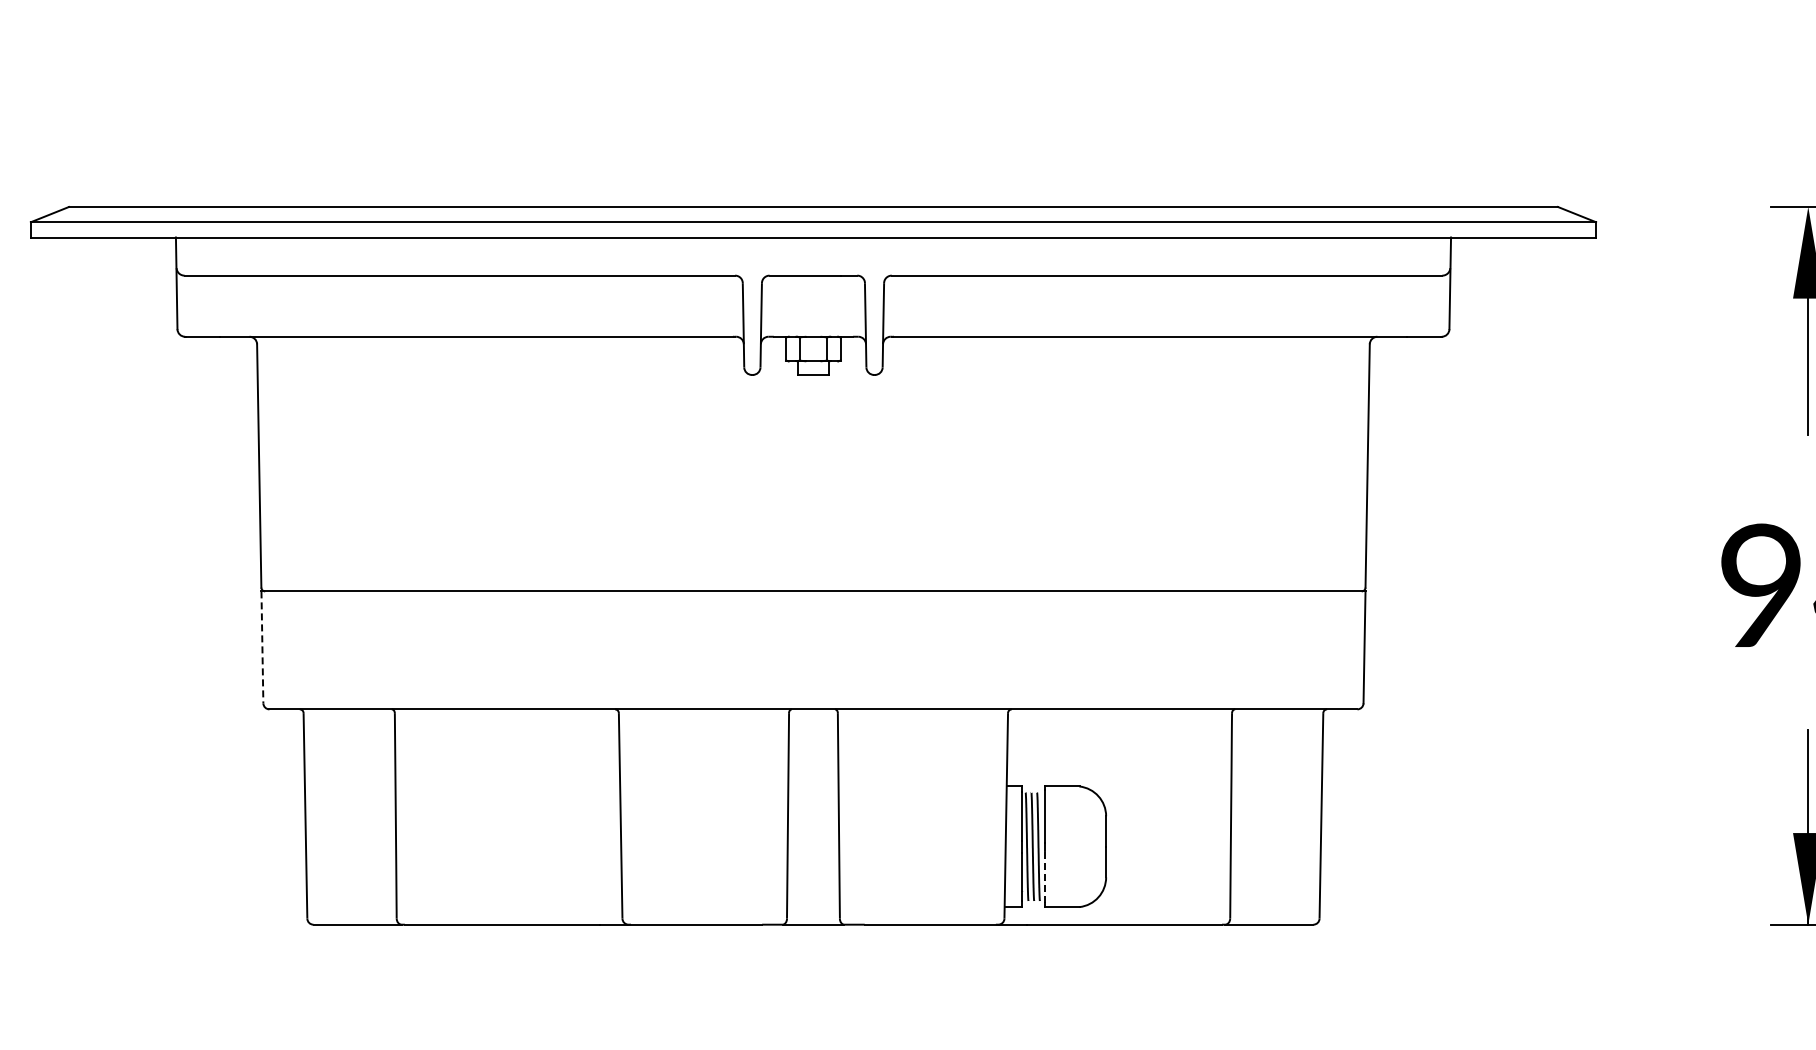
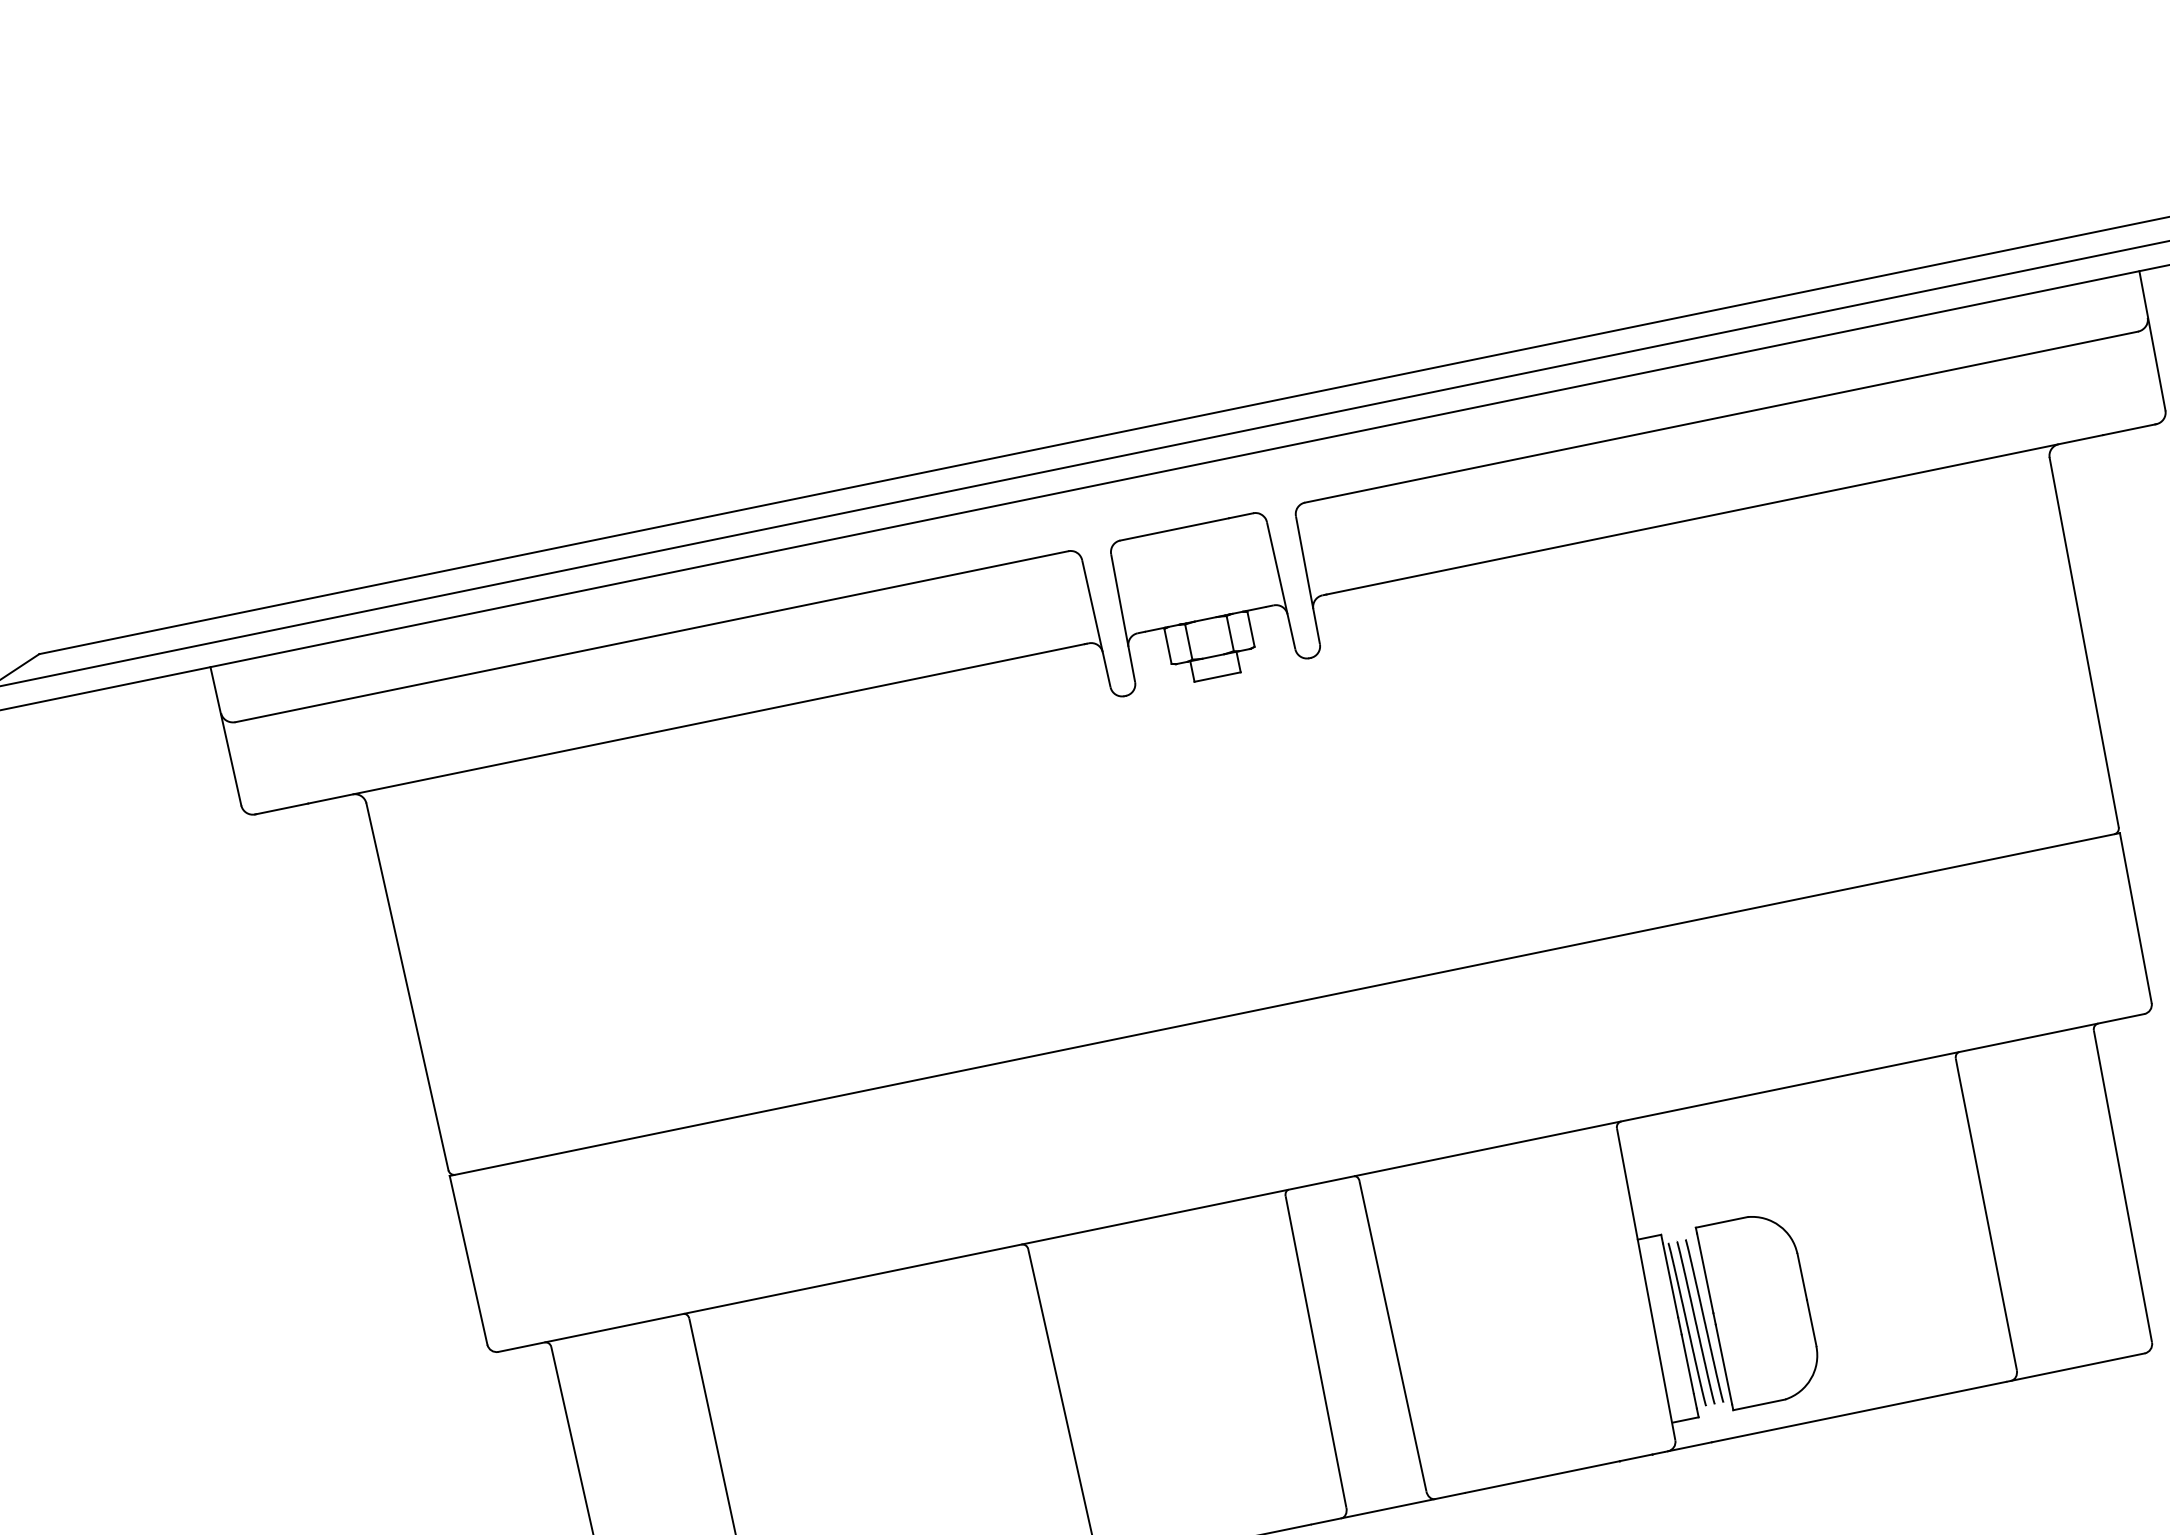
line: (262, 647) -> (468, 1260), dashed -> solid
line: (1045, 876) -> (1724, 1363), dashed -> solid

